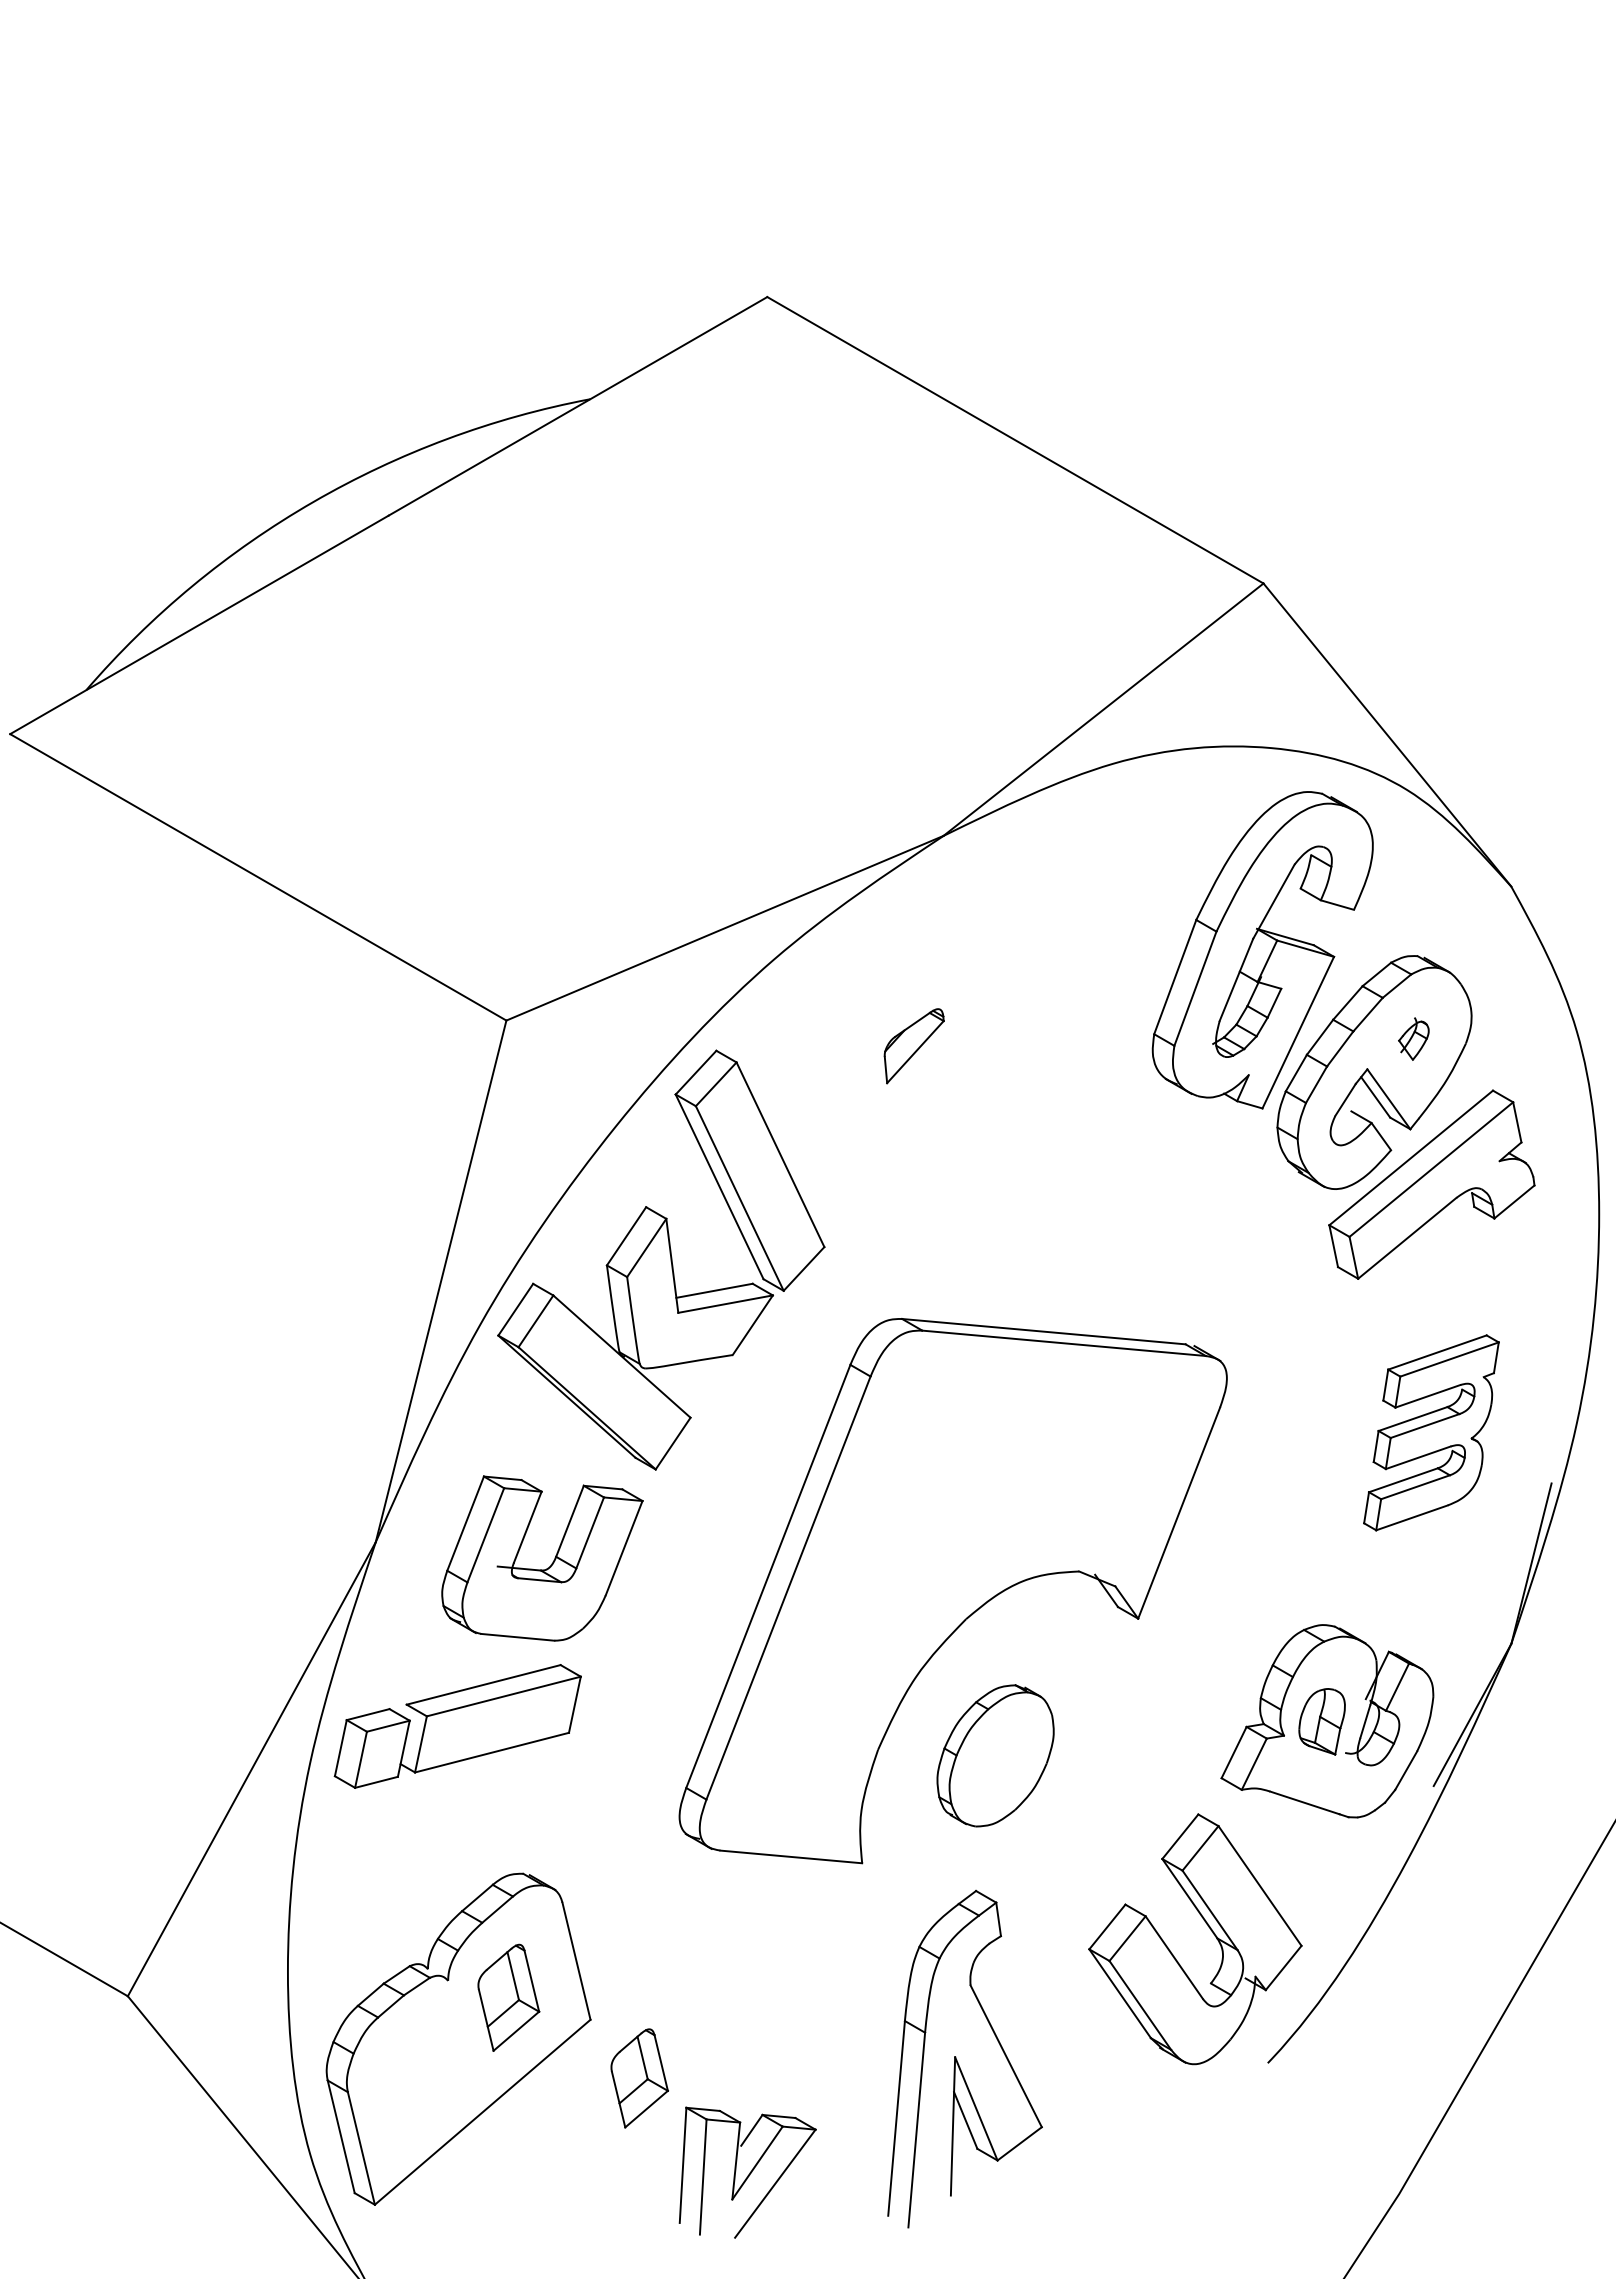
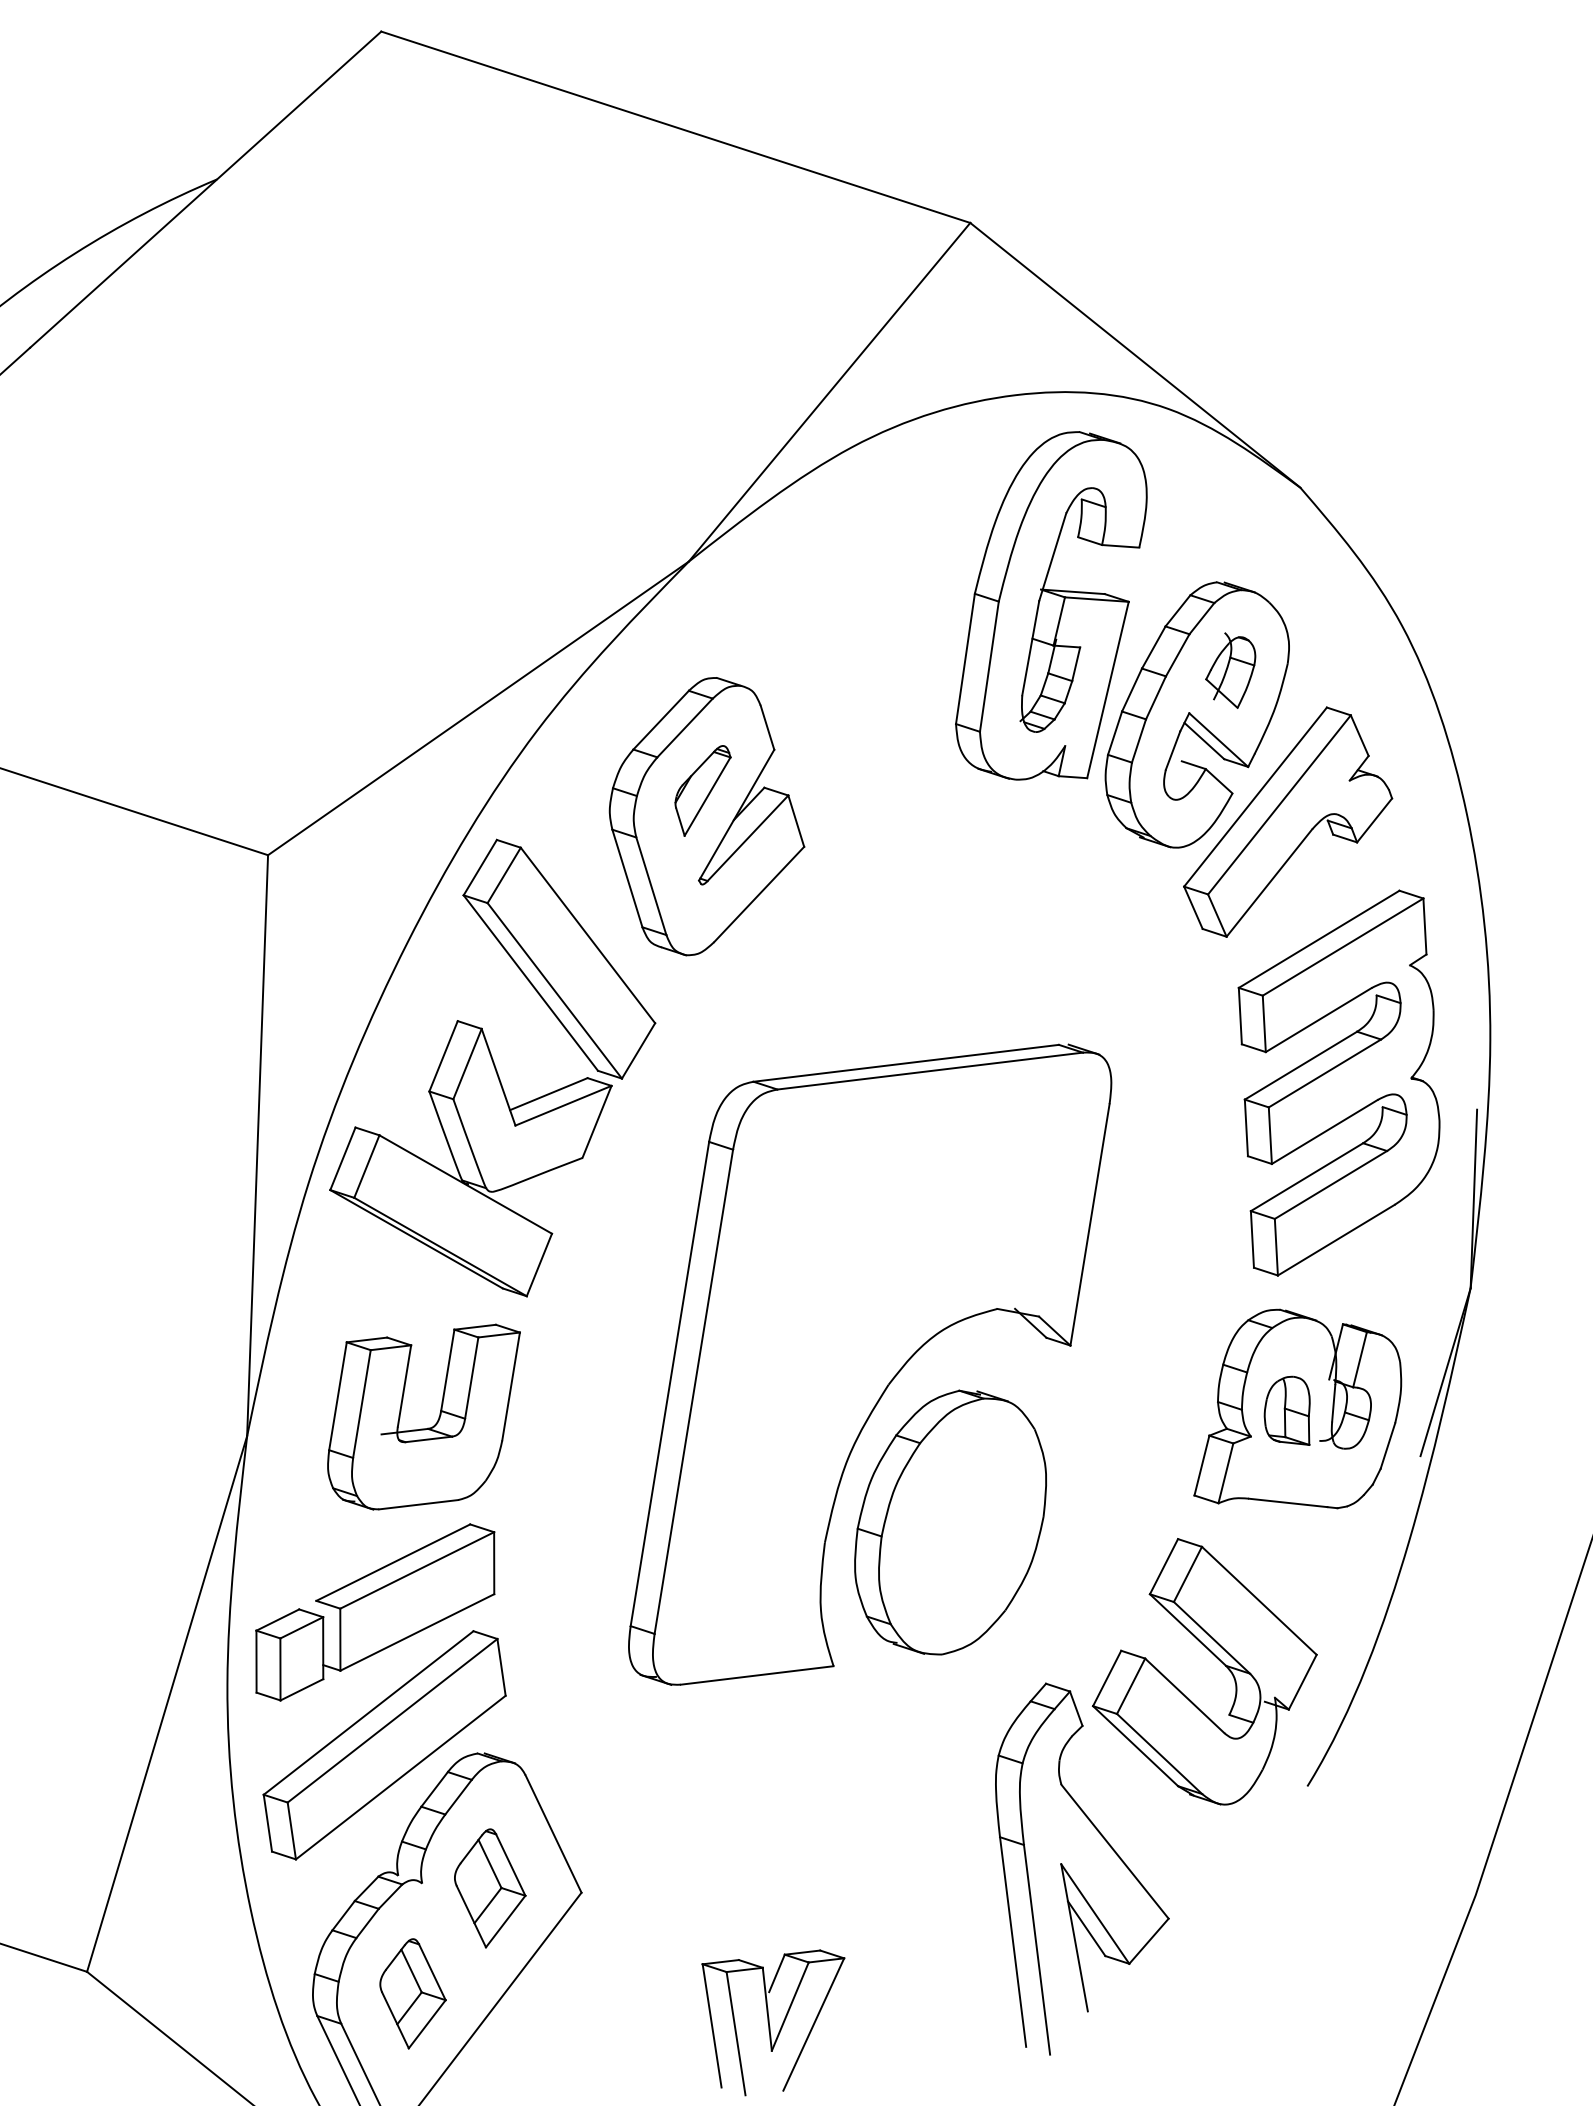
part: (1413, 1038) -> (1231, 670), size x1.67
part: (907, 1068) -> (702, 815), added
part: (1431, 1432) -> (1338, 1082), size x1.67
part: (995, 1755) -> (950, 1522), size x1.67
part: (440, 1848) -> (384, 1745), added
part: (958, 2062) -> (1065, 1869), moved
part: (639, 2078) -> (412, 1993), moved

